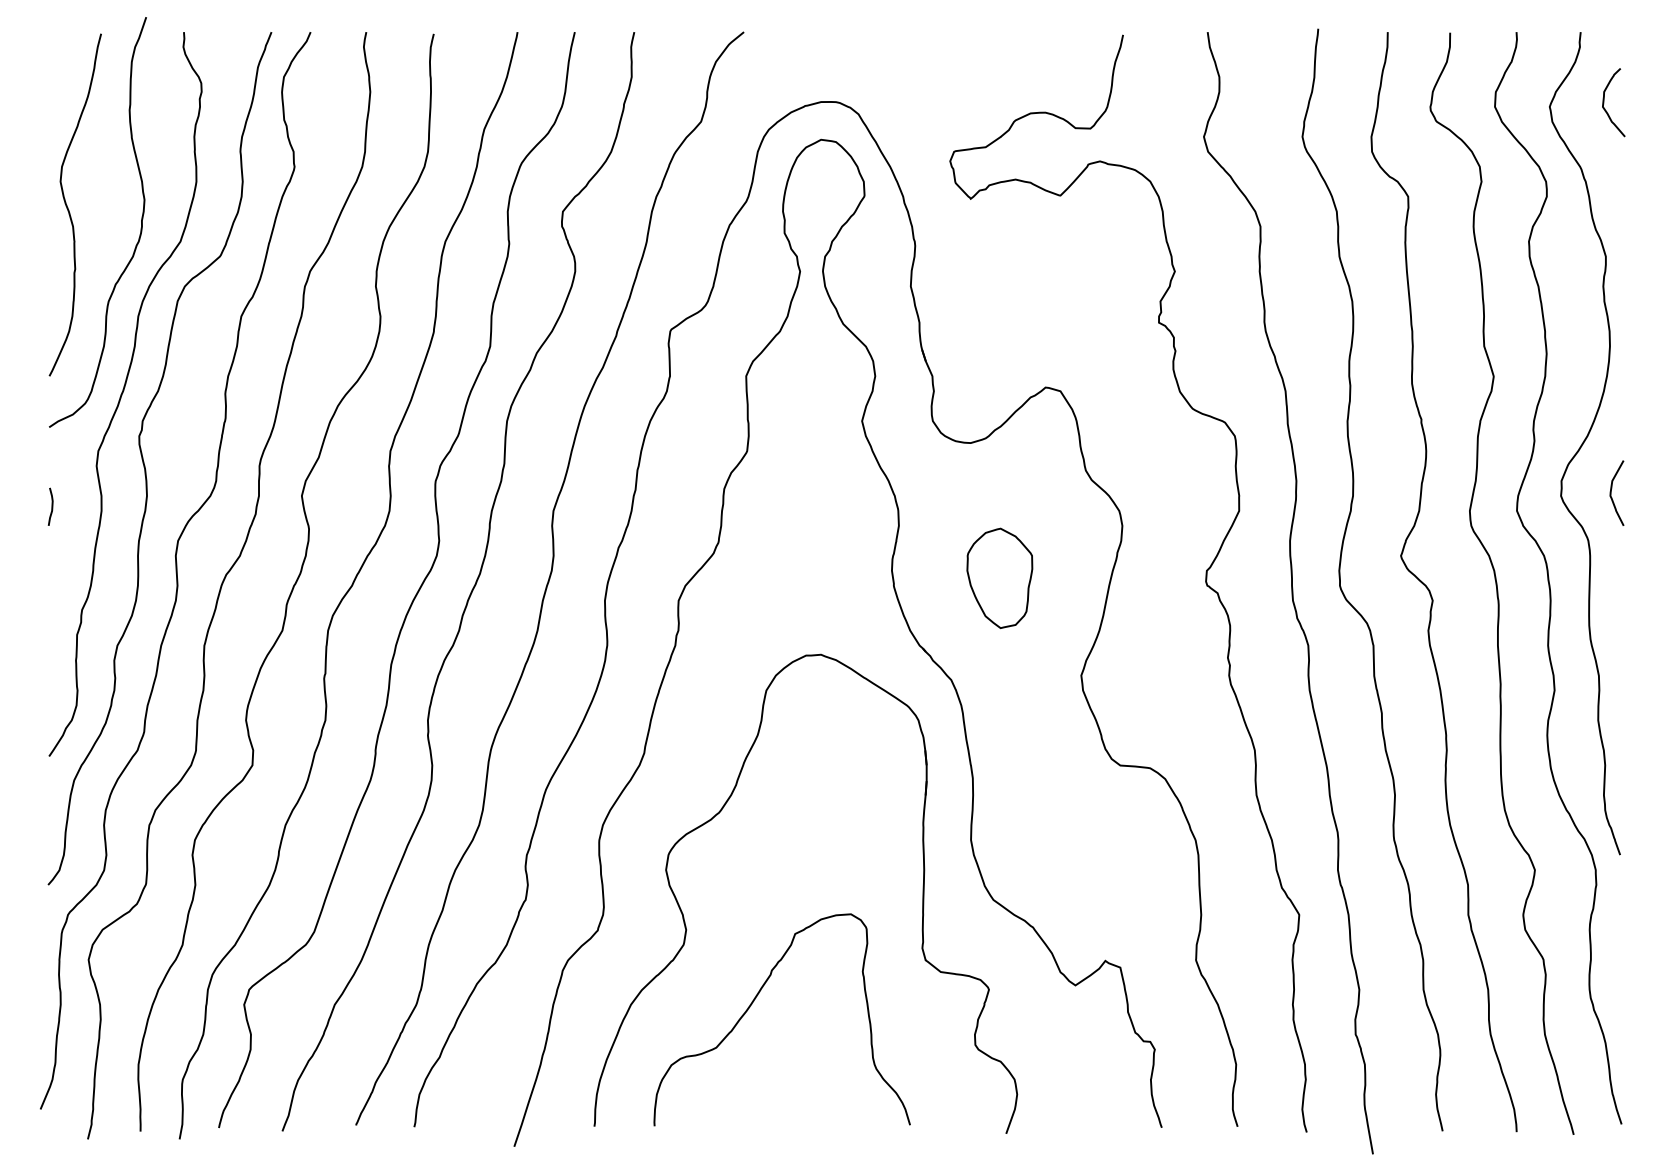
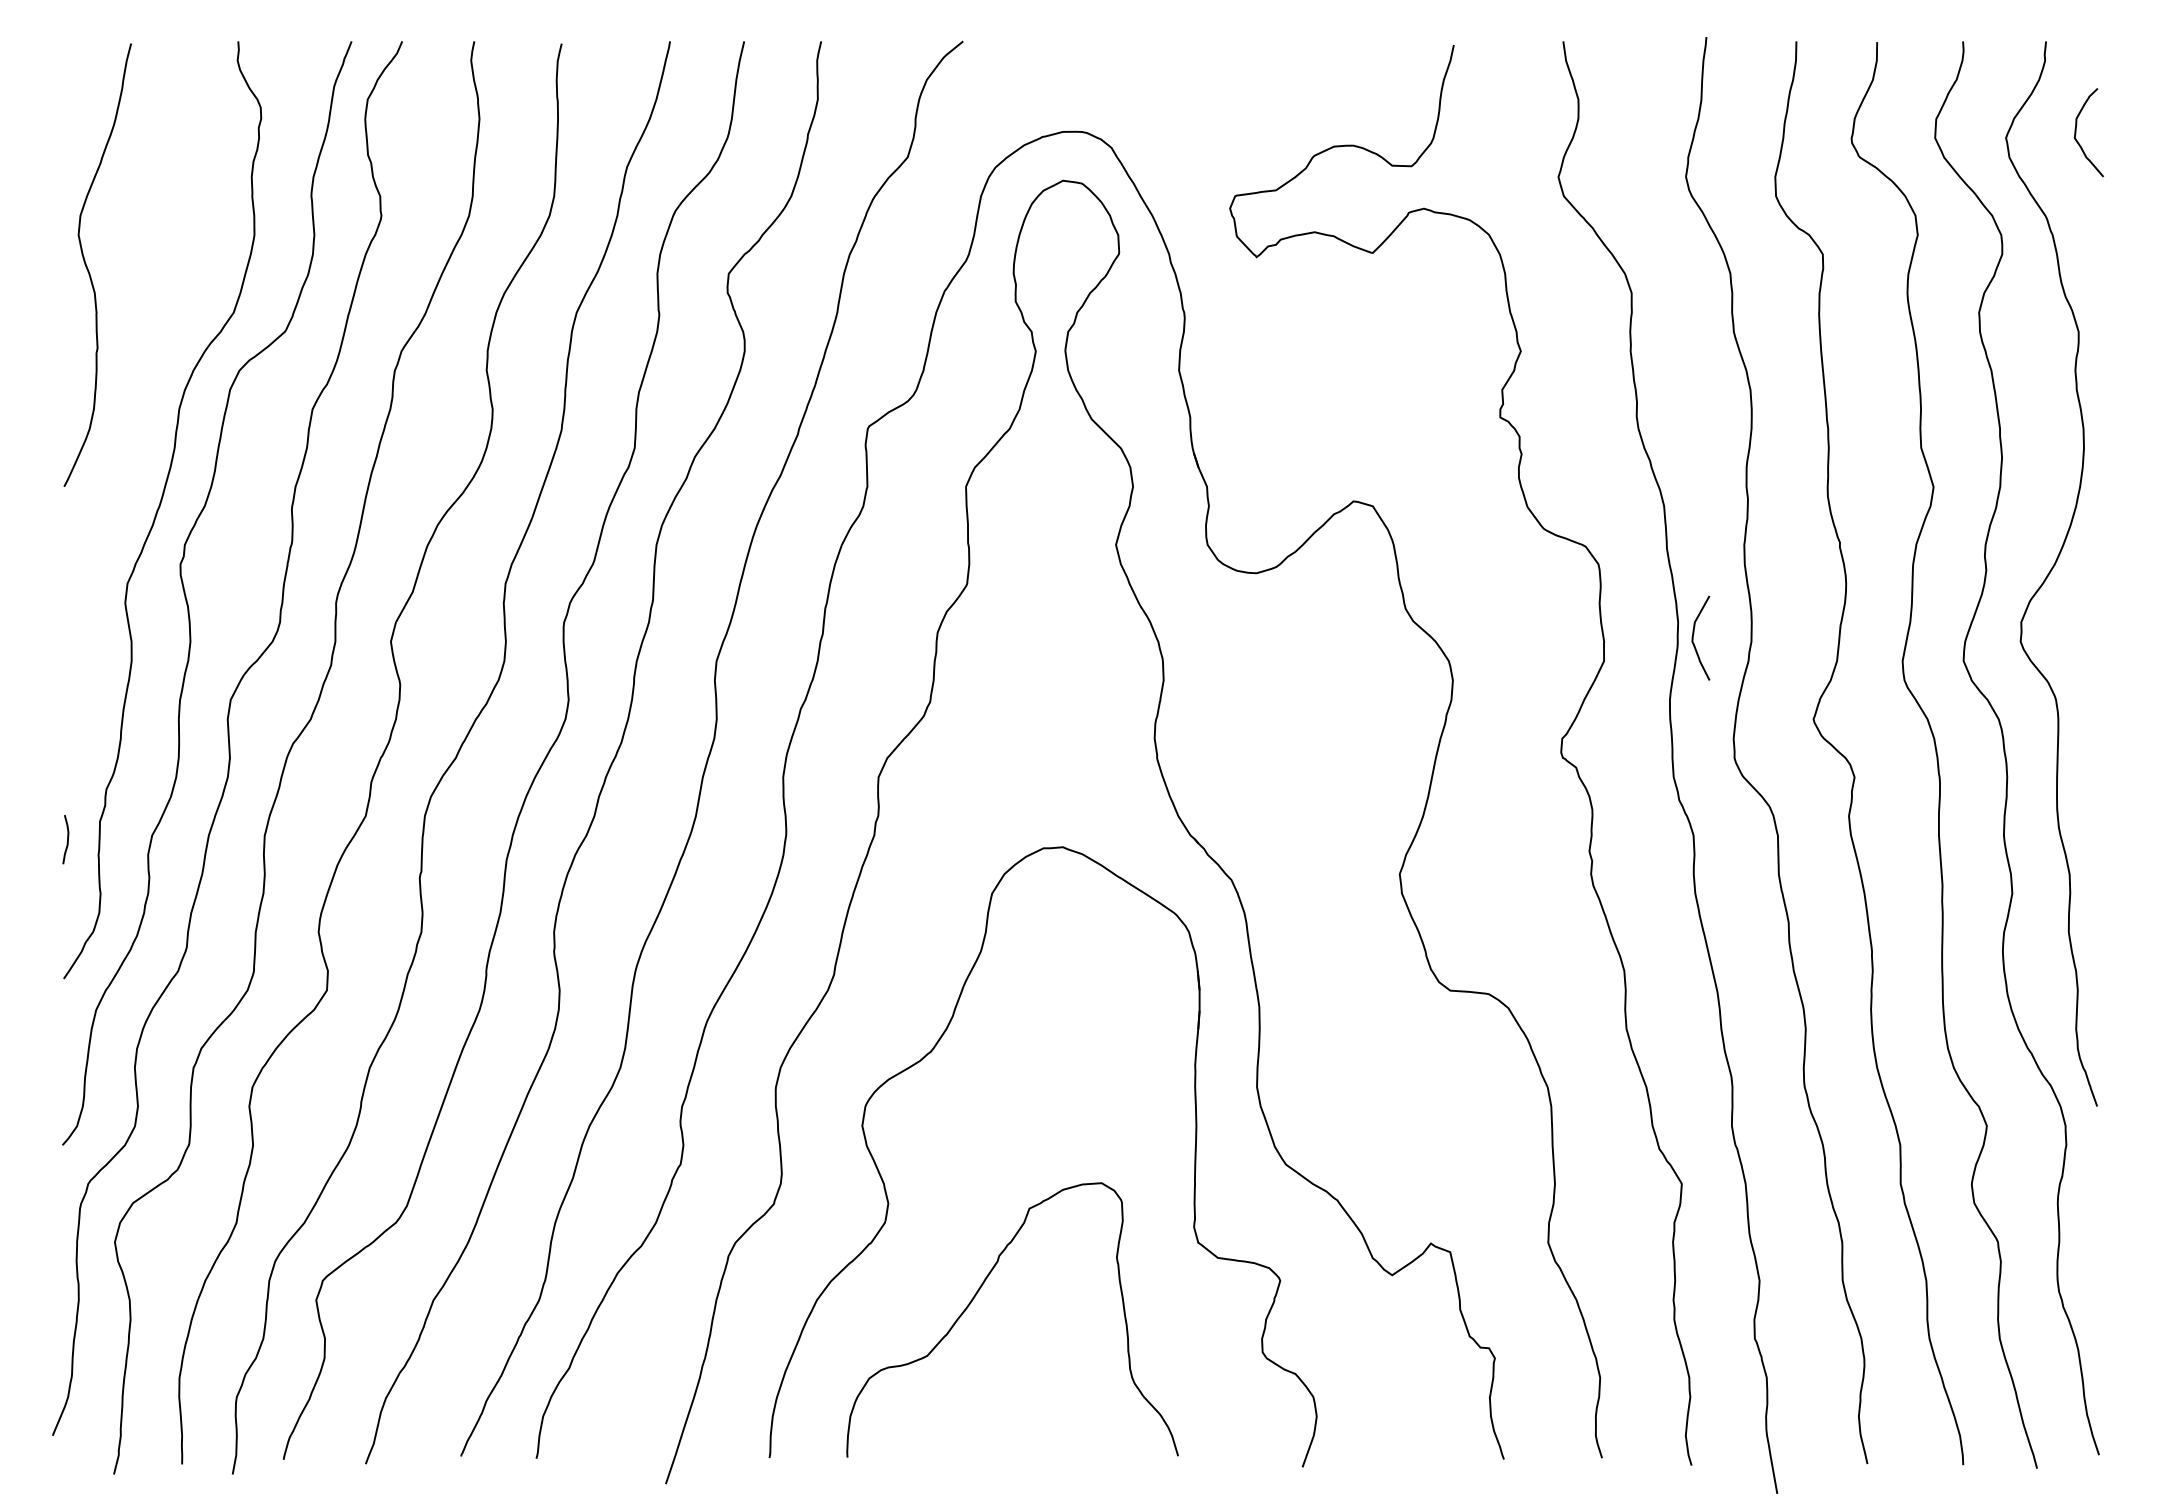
curve: (140, 228) -> (182, 295), removed
curve: (1611, 492) -> (1693, 637), moved
curve: (51, 506) -> (66, 839), moved
part: (999, 577) -> (1293, 747), removed

